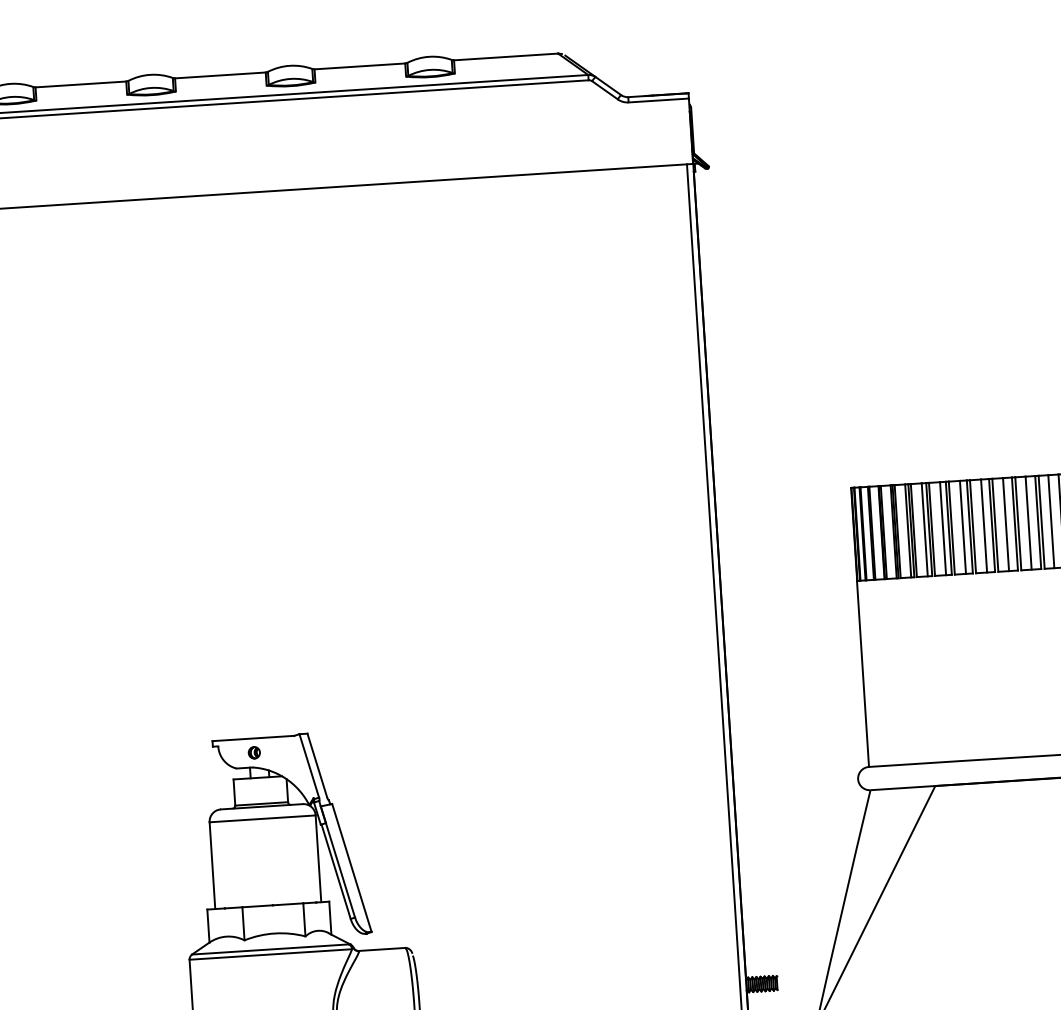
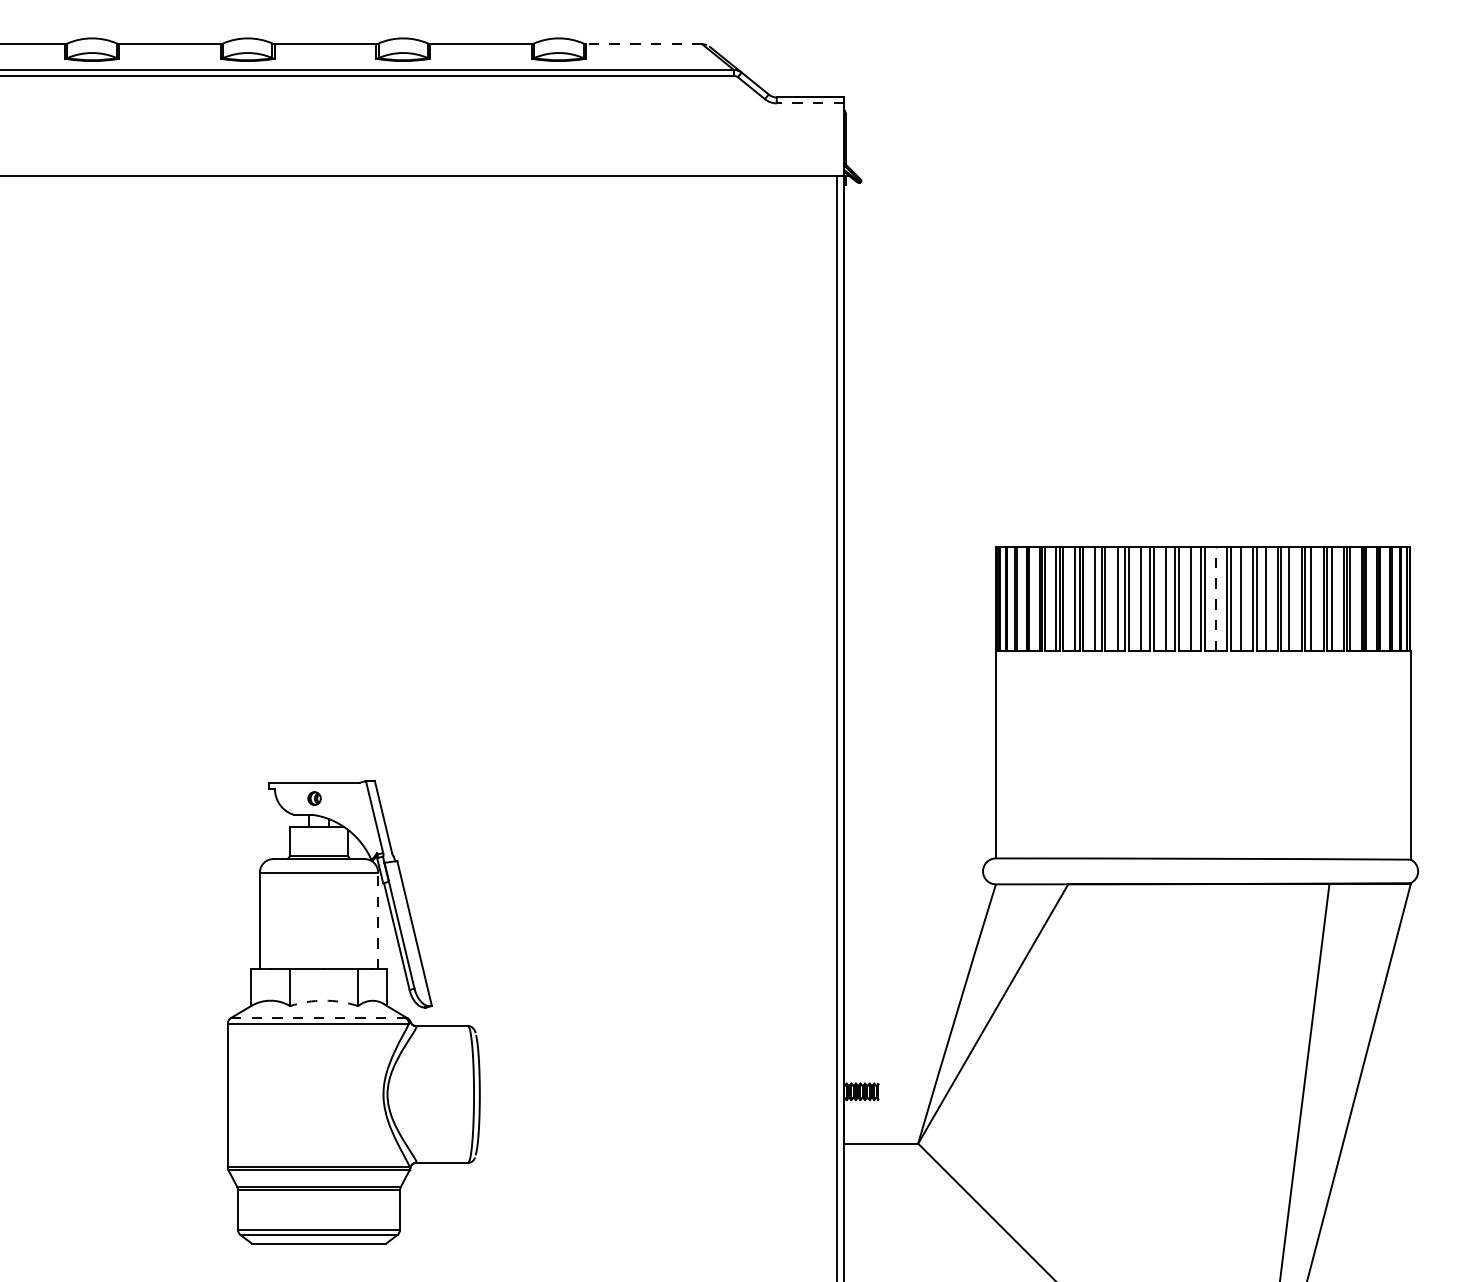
line: (505, 57) -> (643, 44), solid -> dashed
line: (658, 100) -> (810, 103), solid -> dashed
line: (1051, 521) -> (1216, 599), solid -> dashed
line: (318, 858) -> (378, 920), solid -> dashed
arc: (274, 933) -> (324, 1000), solid -> dashed
line: (270, 949) -> (318, 1018), solid -> dashed

